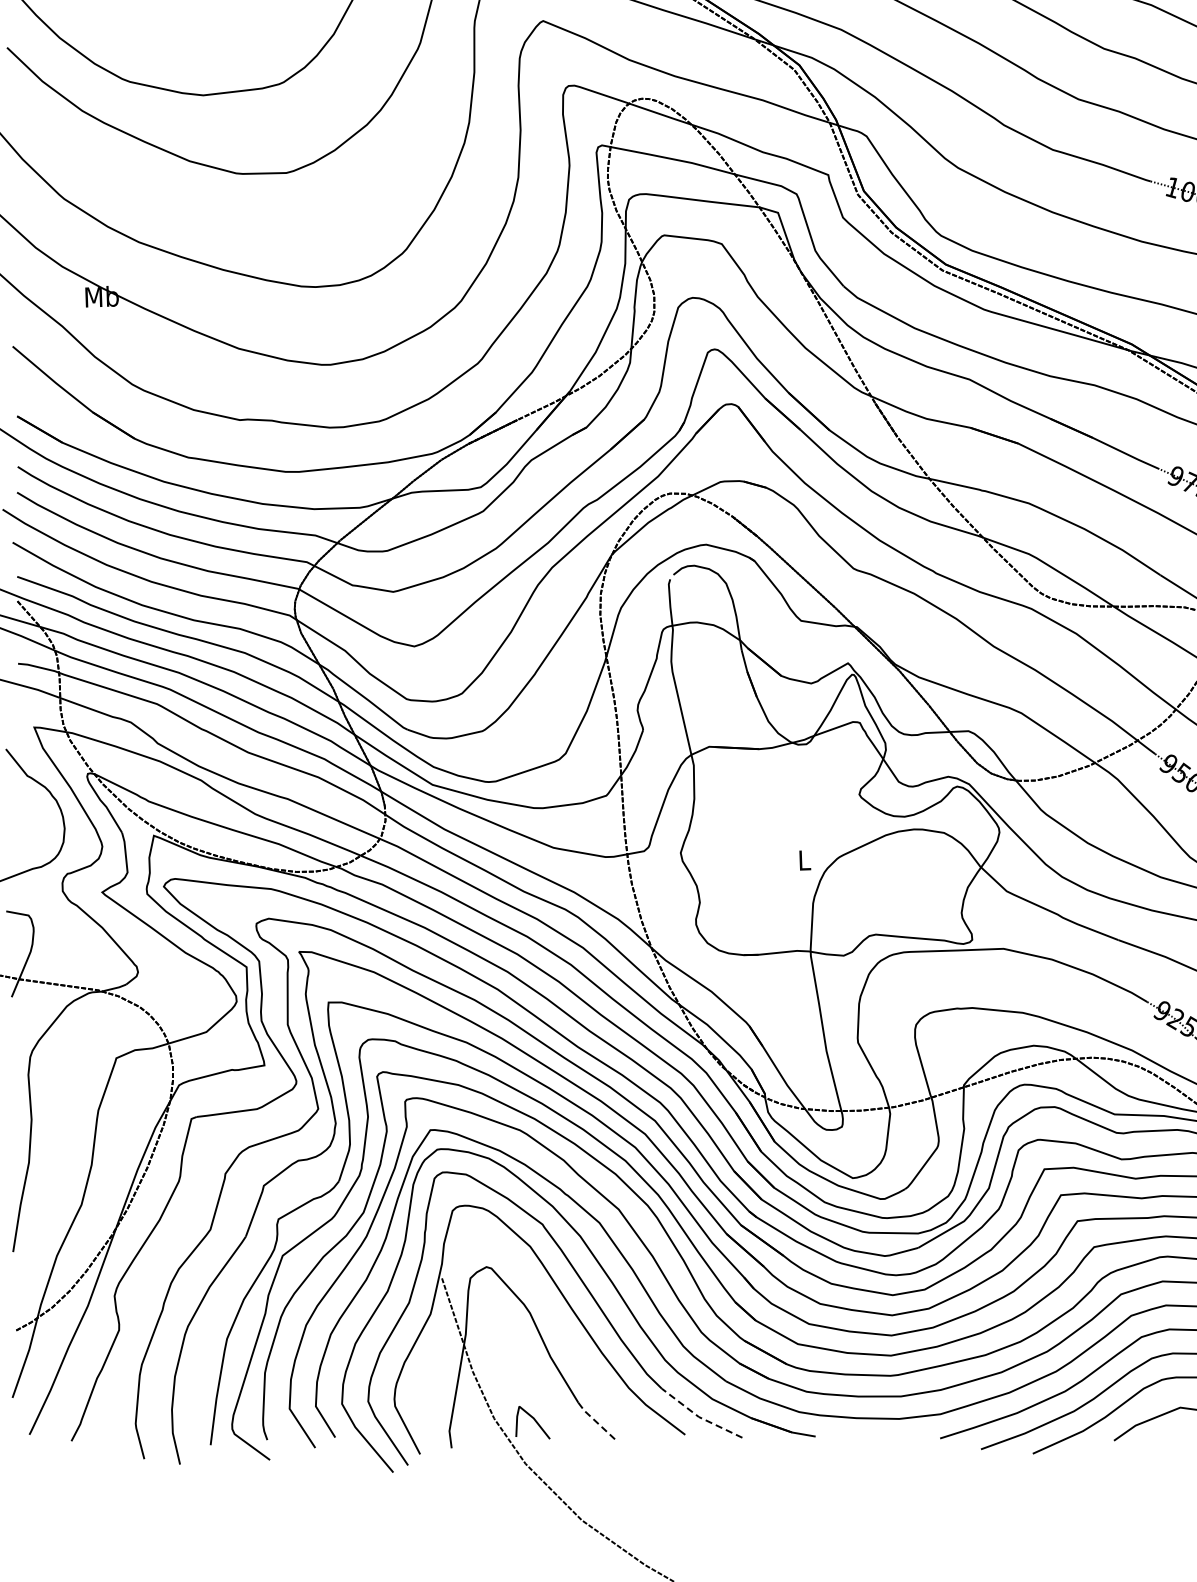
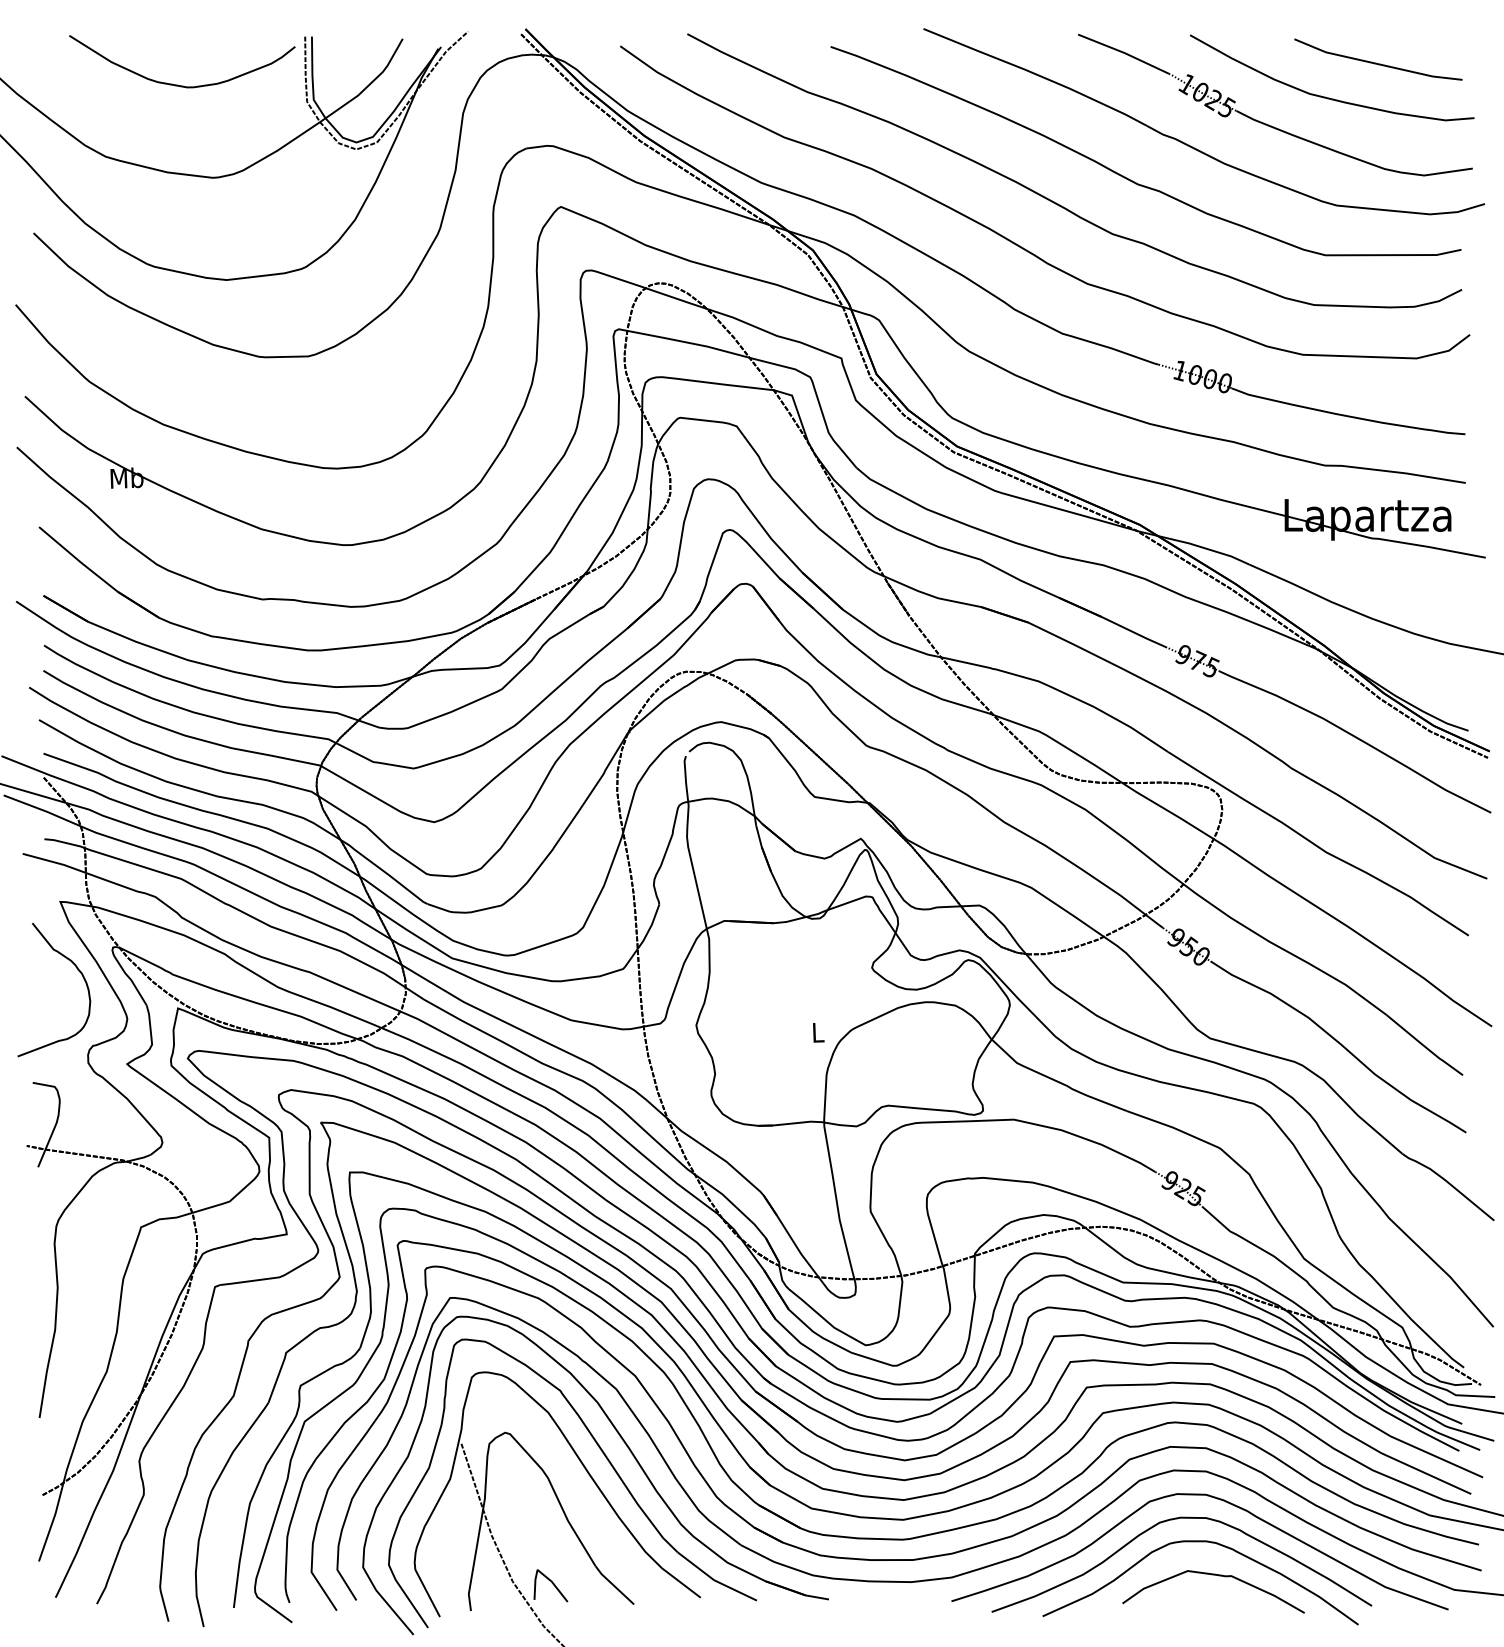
line: (699, 1417) -> (714, 1580), dashed -> solid
line: (596, 1422) -> (613, 1585), dashed -> solid

